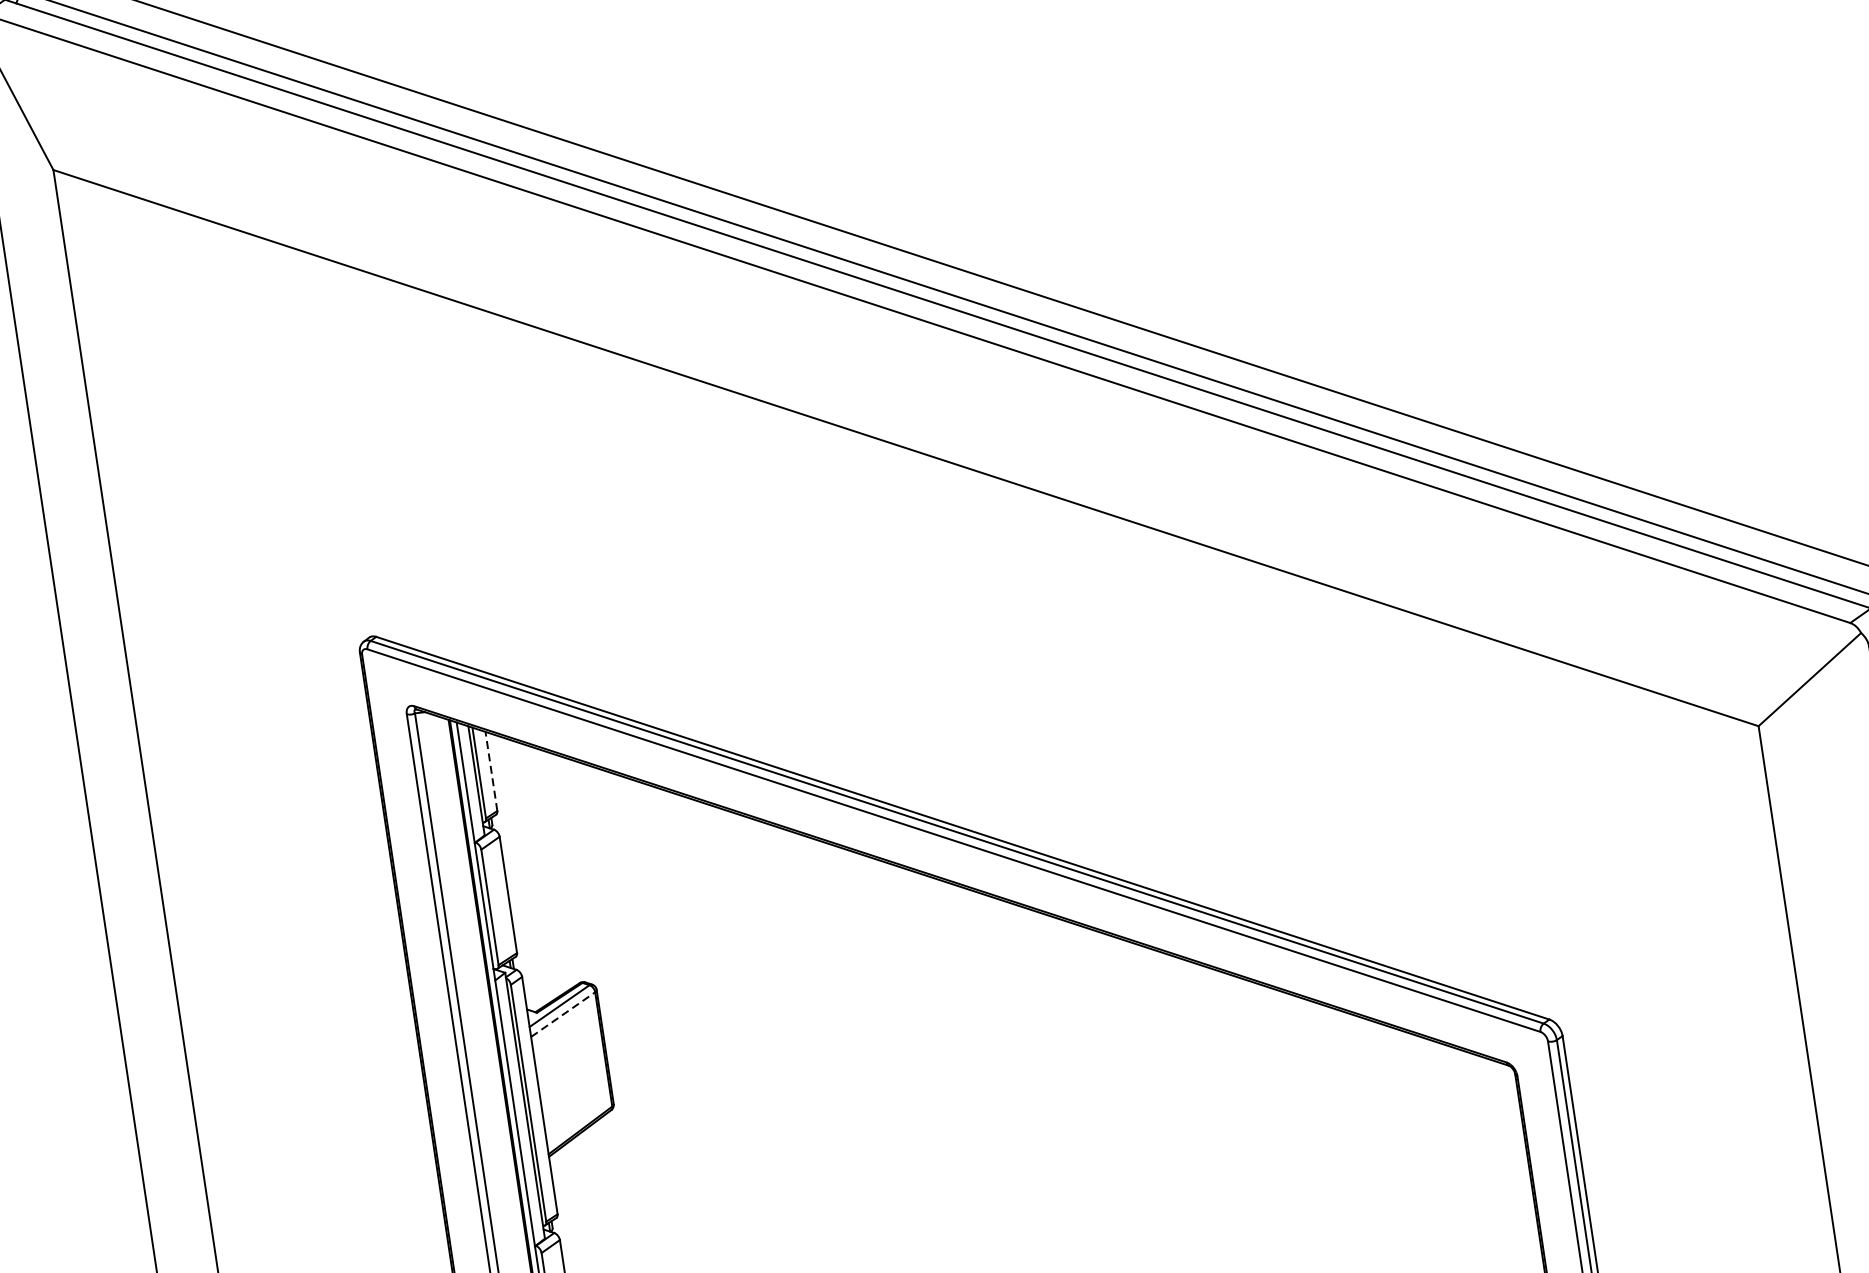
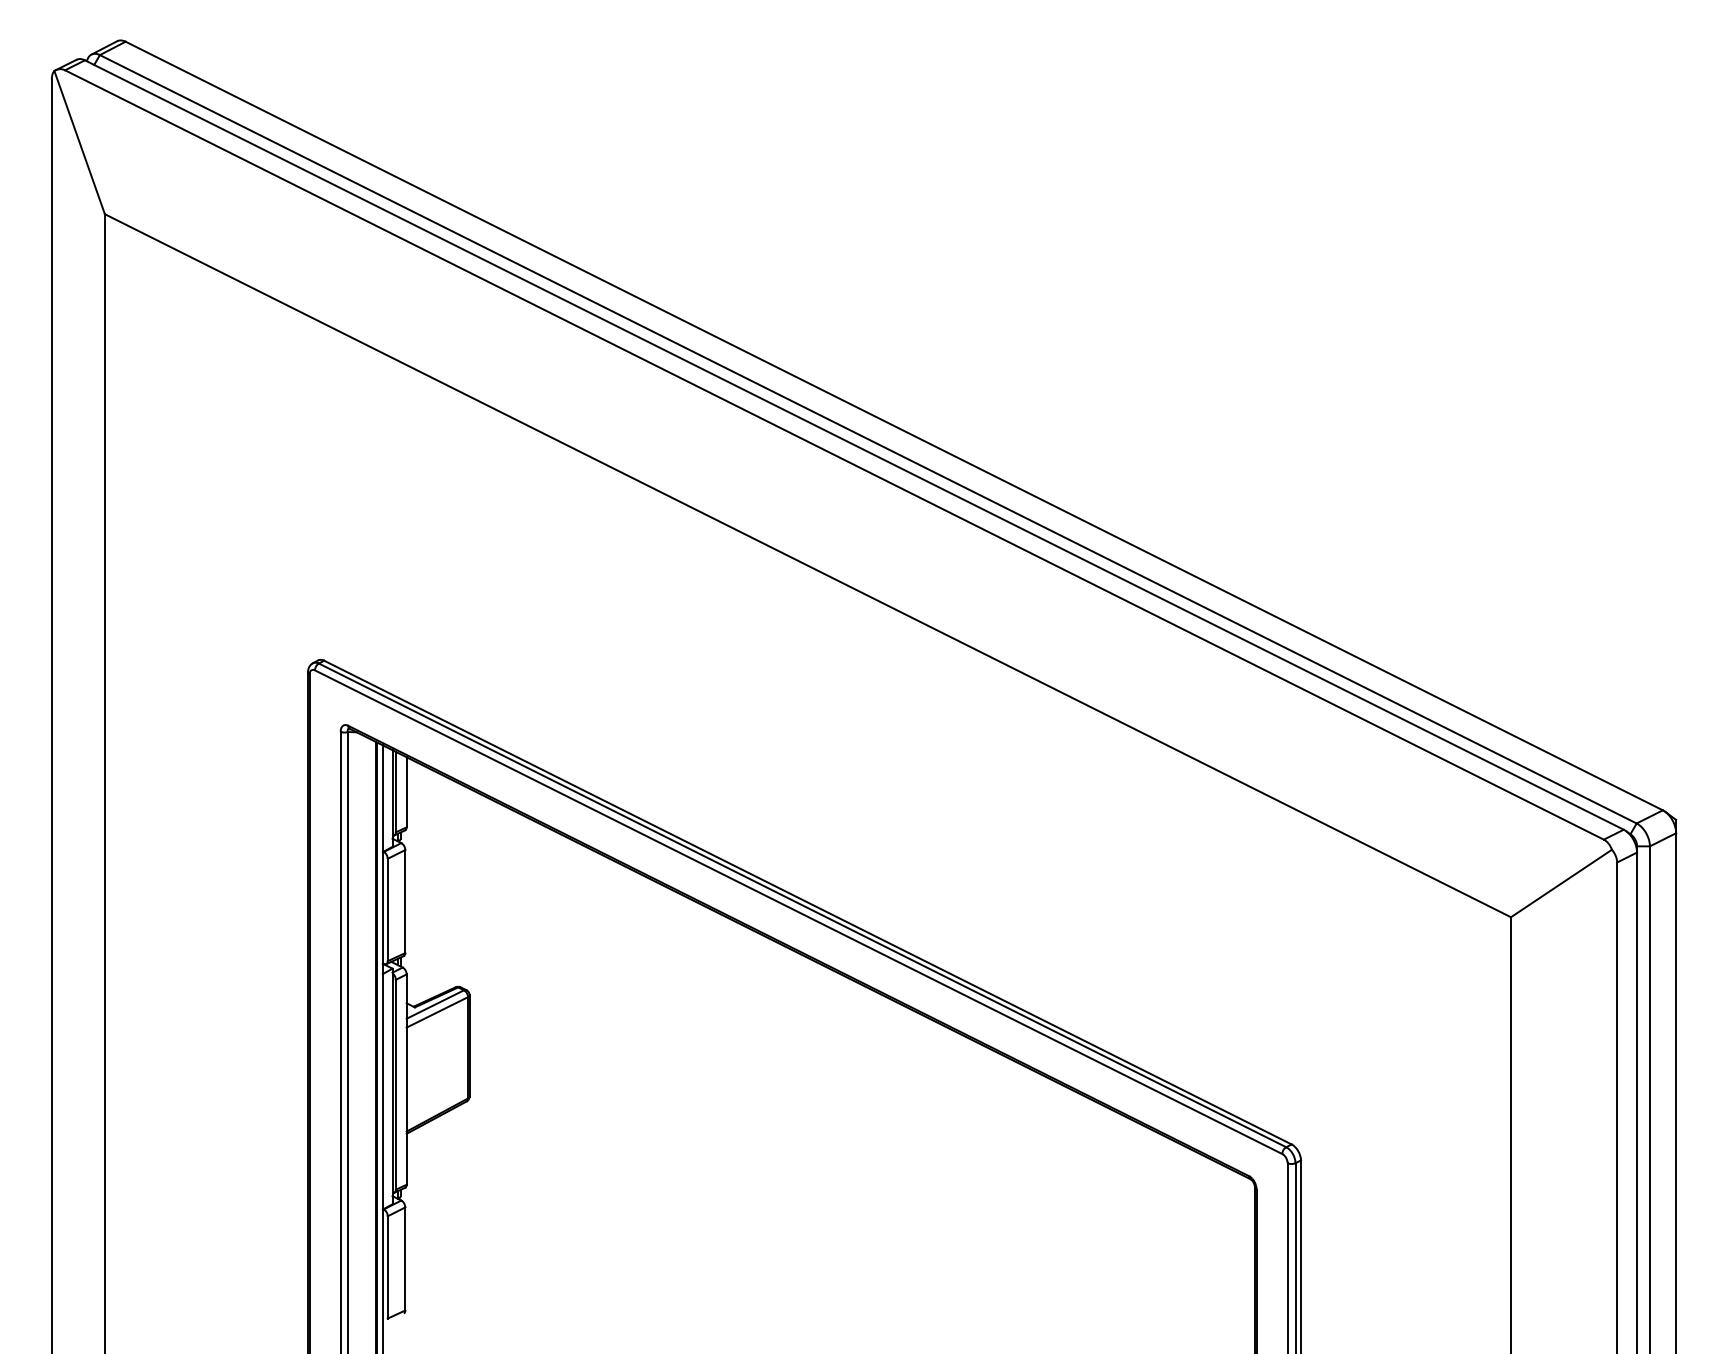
line: (491, 770) -> (406, 791), dashed -> solid
line: (563, 1014) -> (437, 1012), dashed -> solid

